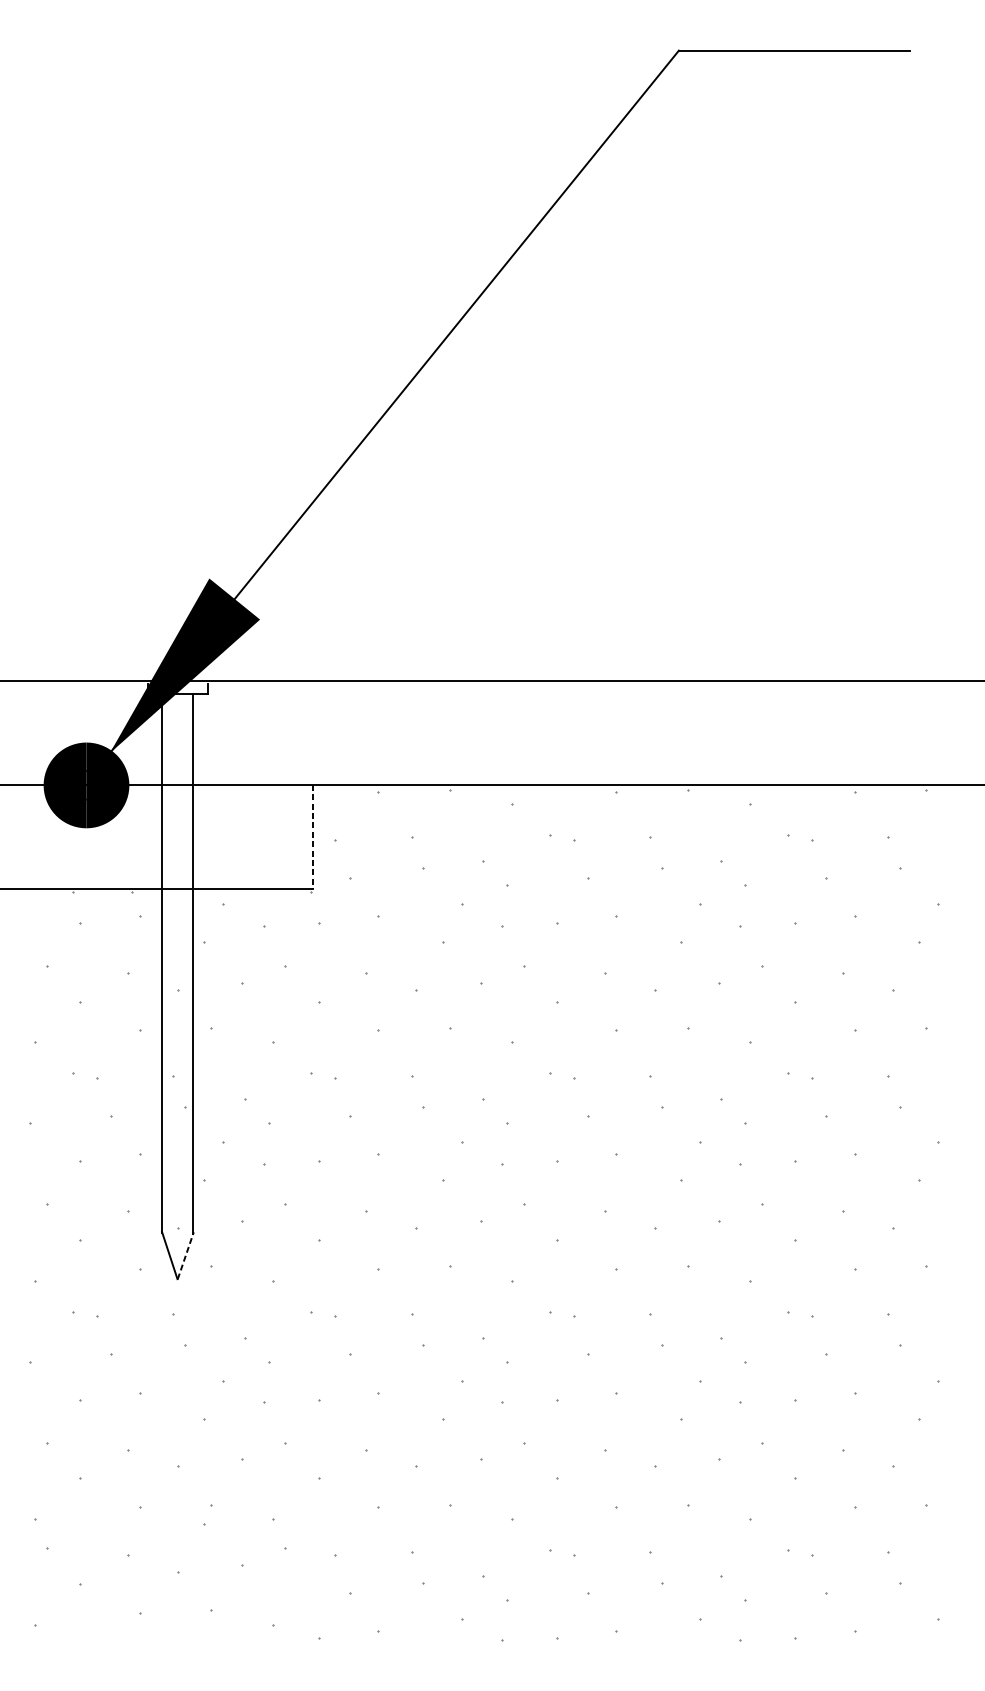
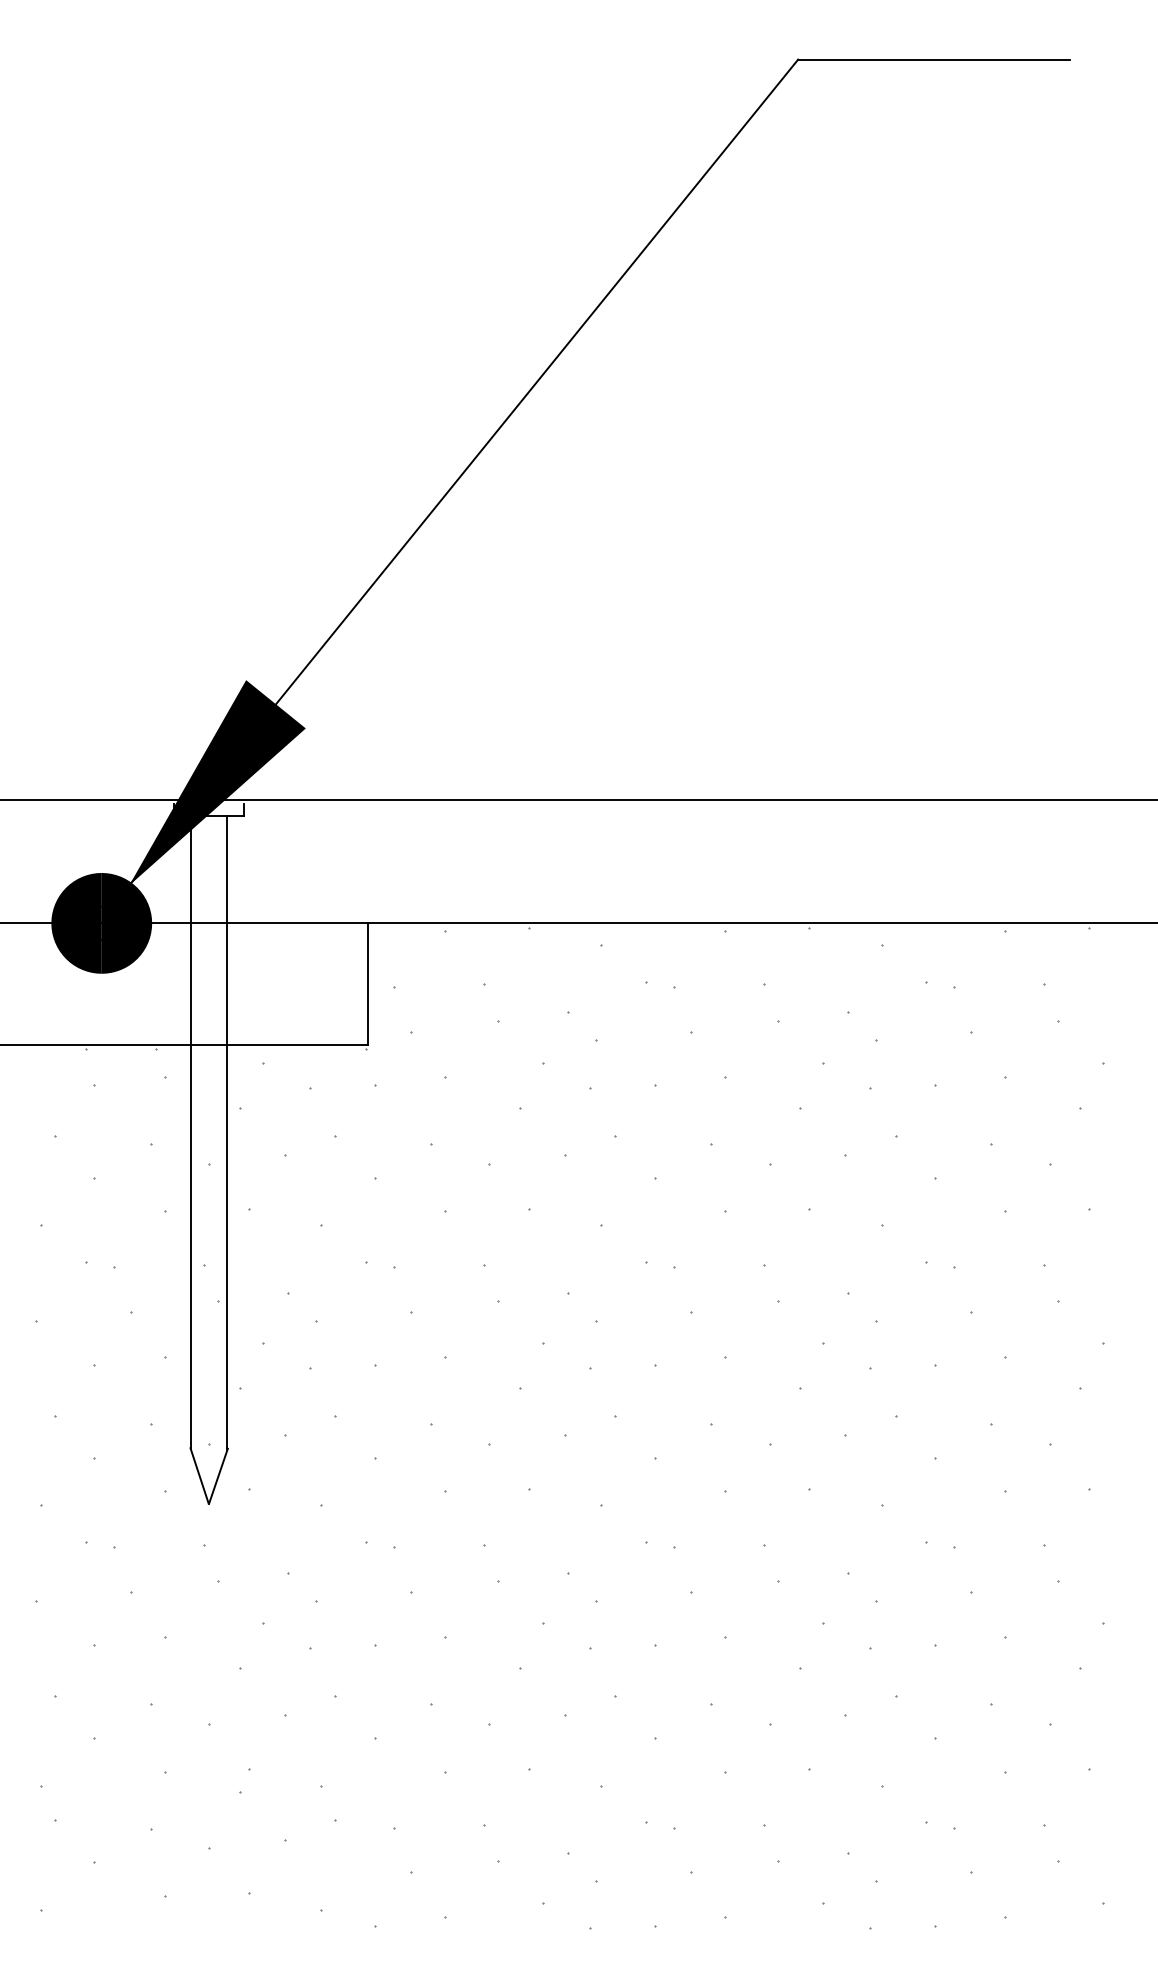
line: (312, 837) -> (367, 984), dashed -> solid
line: (185, 1255) -> (218, 1475), dashed -> solid

